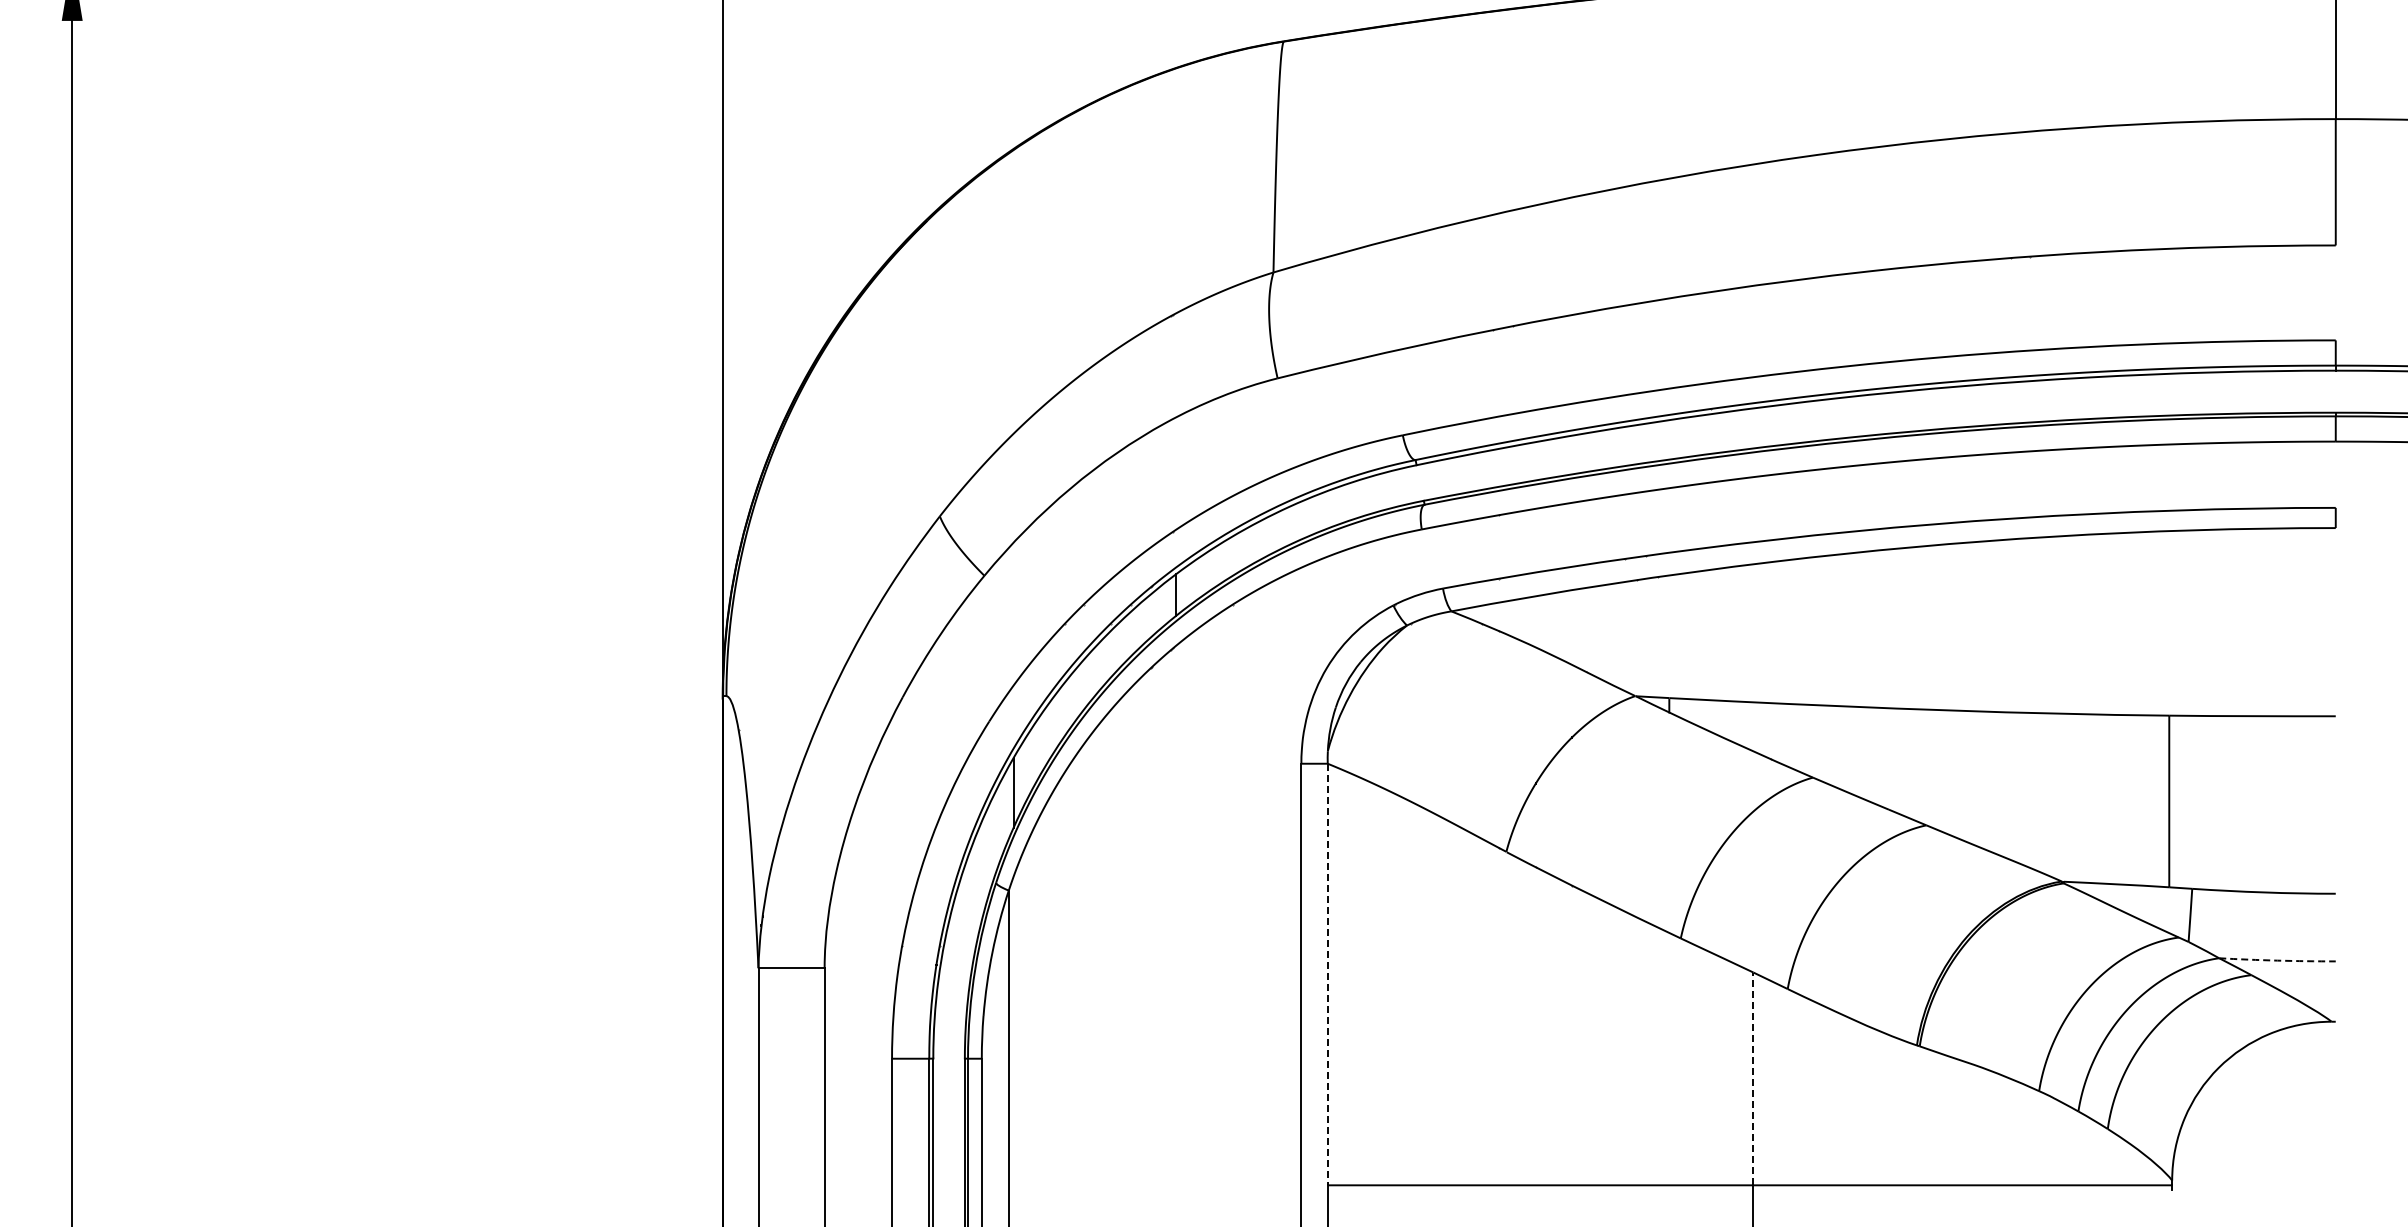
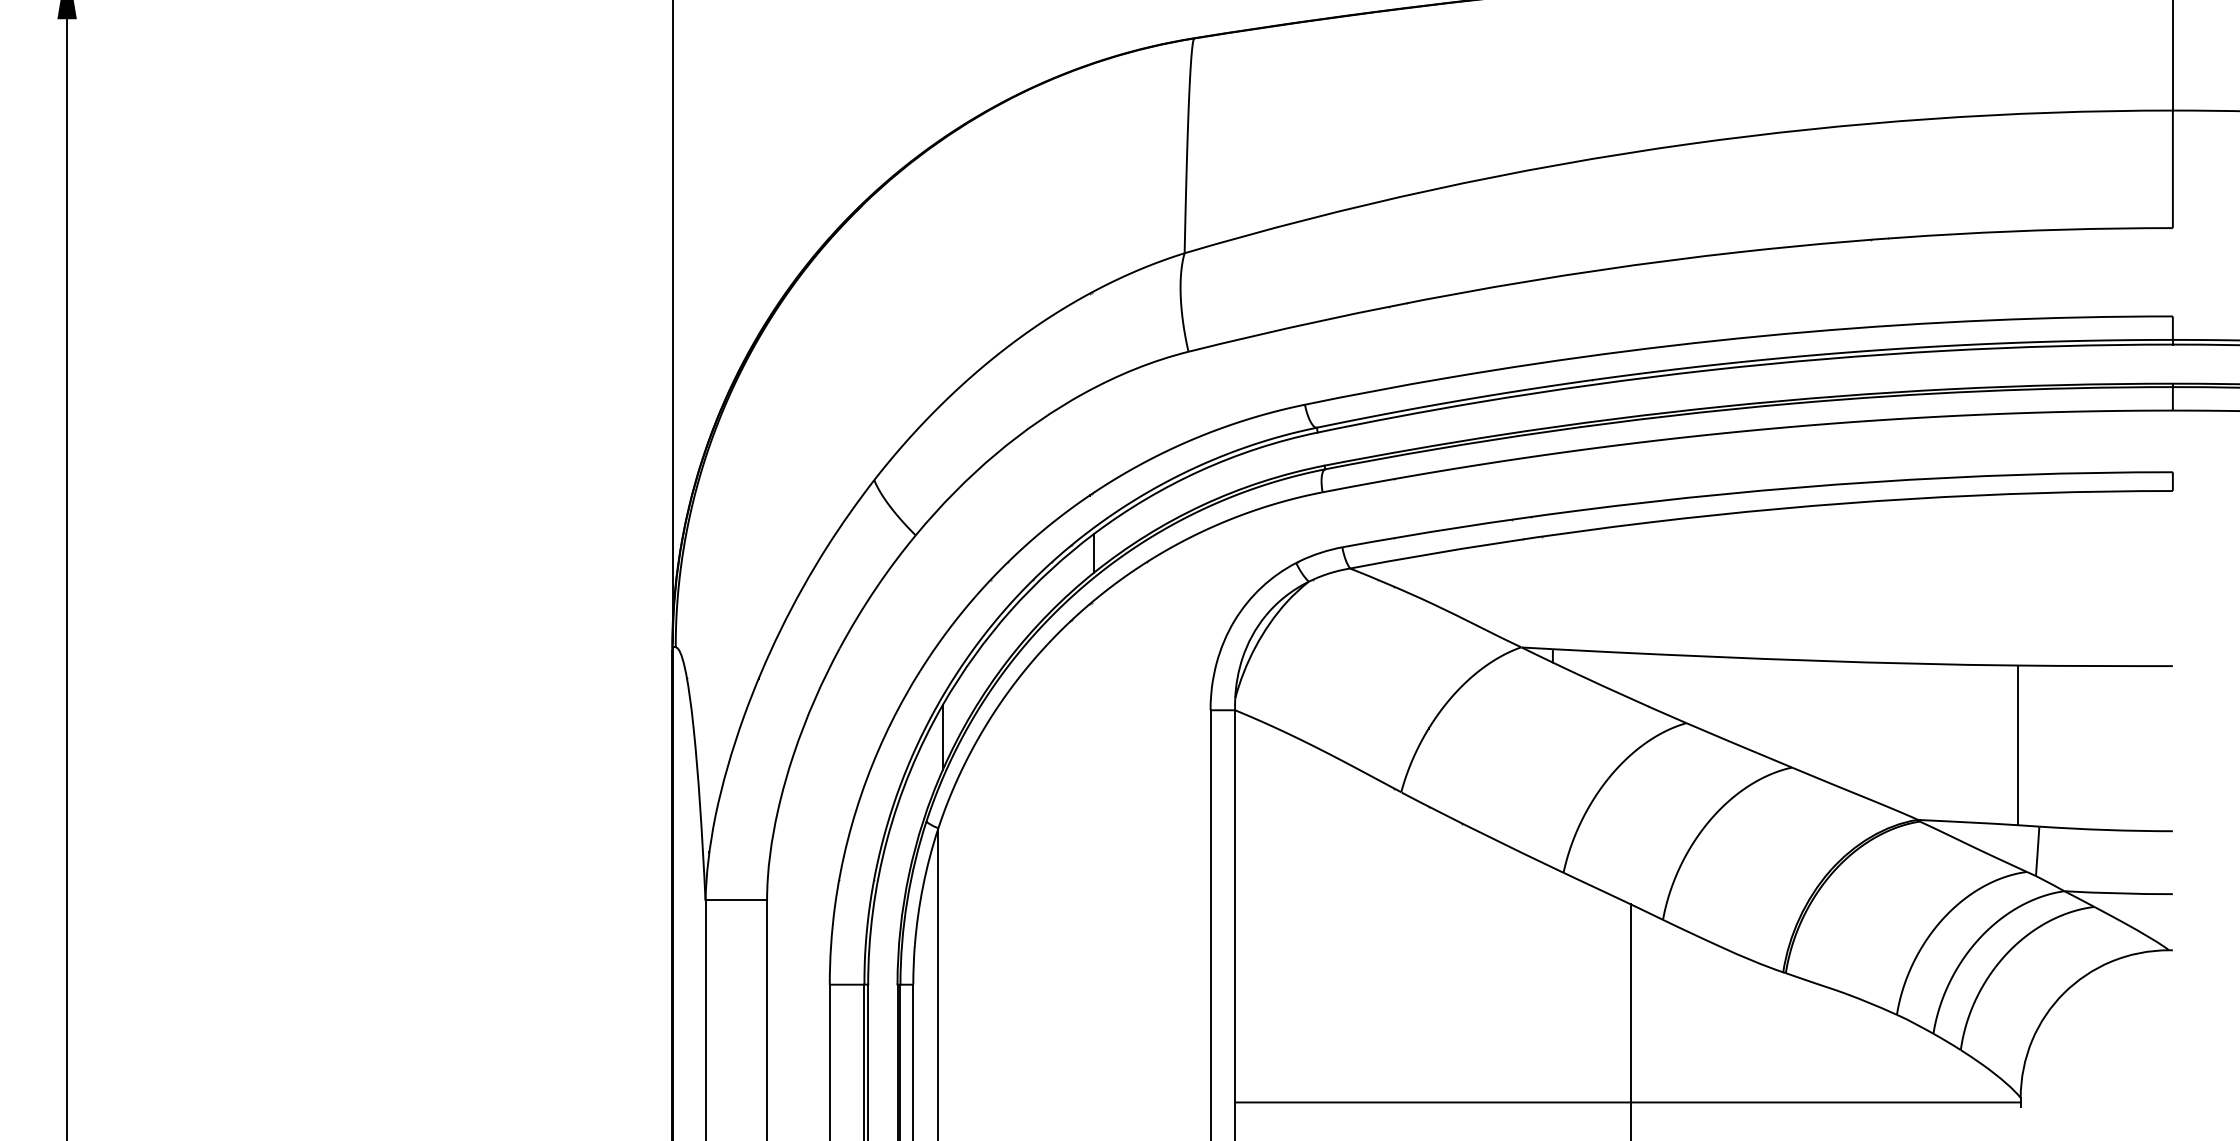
arc: (2277, 960) -> (2118, 893), dashed -> solid
line: (1327, 974) -> (1234, 906), dashed -> solid
line: (1753, 1078) -> (1631, 1003), dashed -> solid

